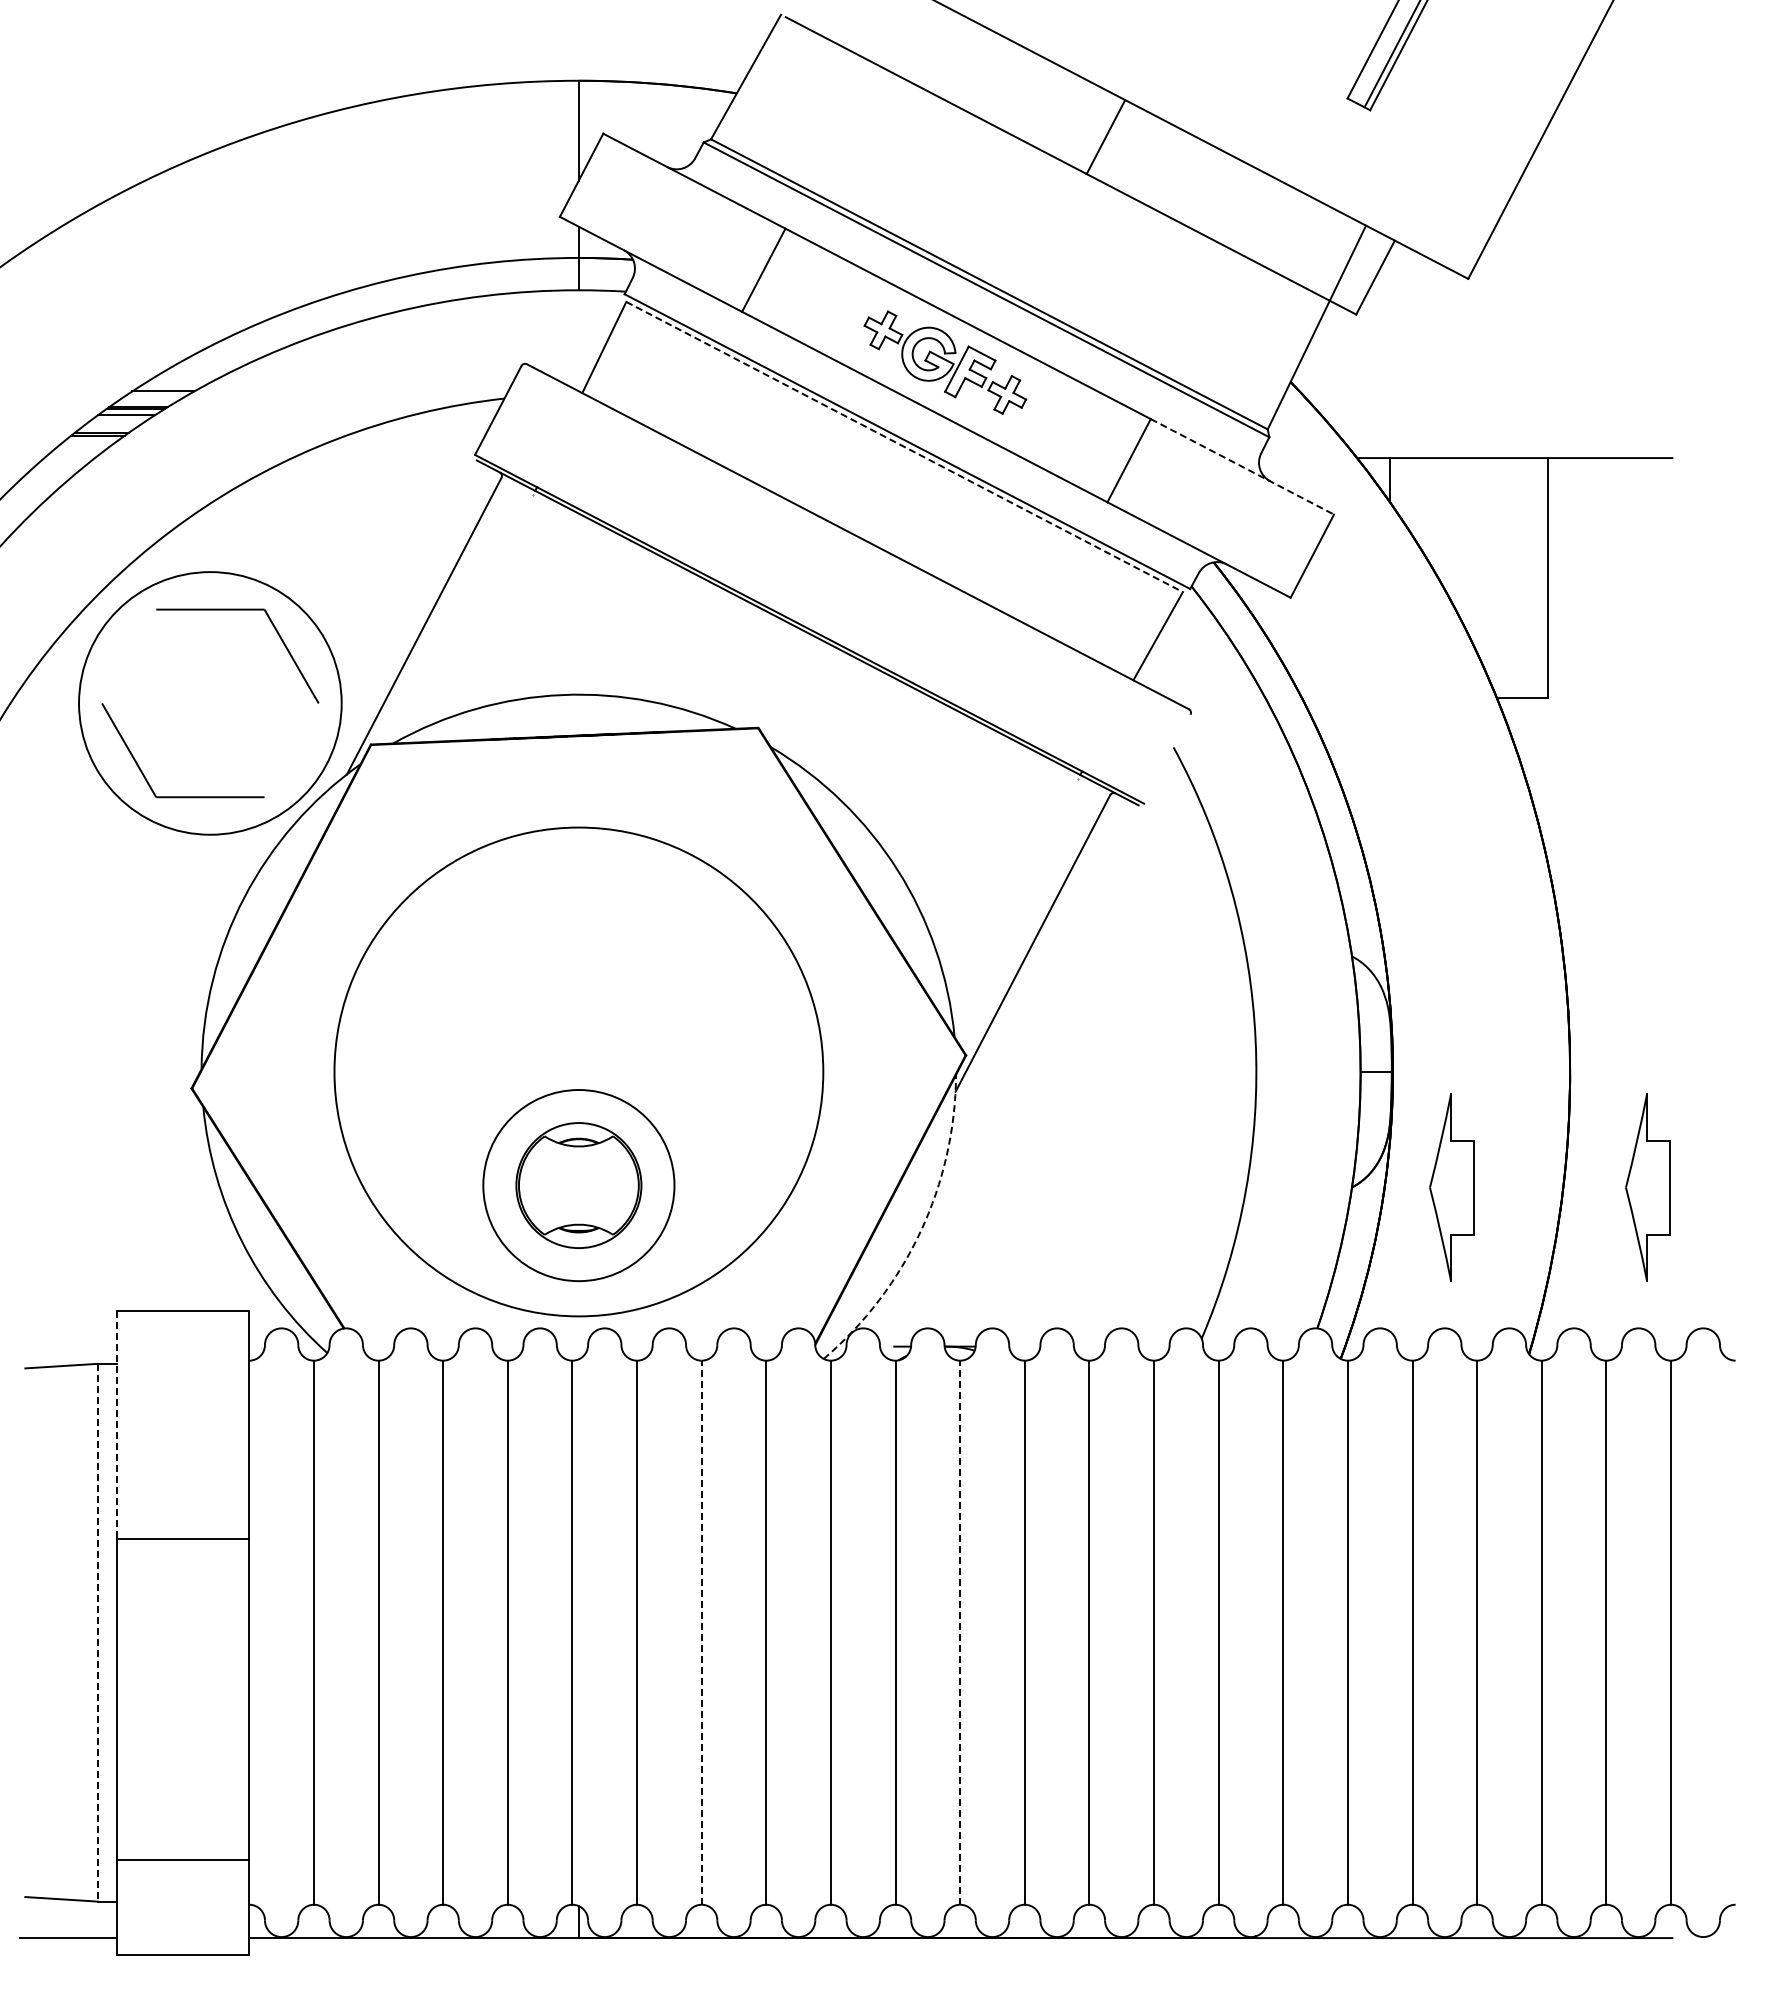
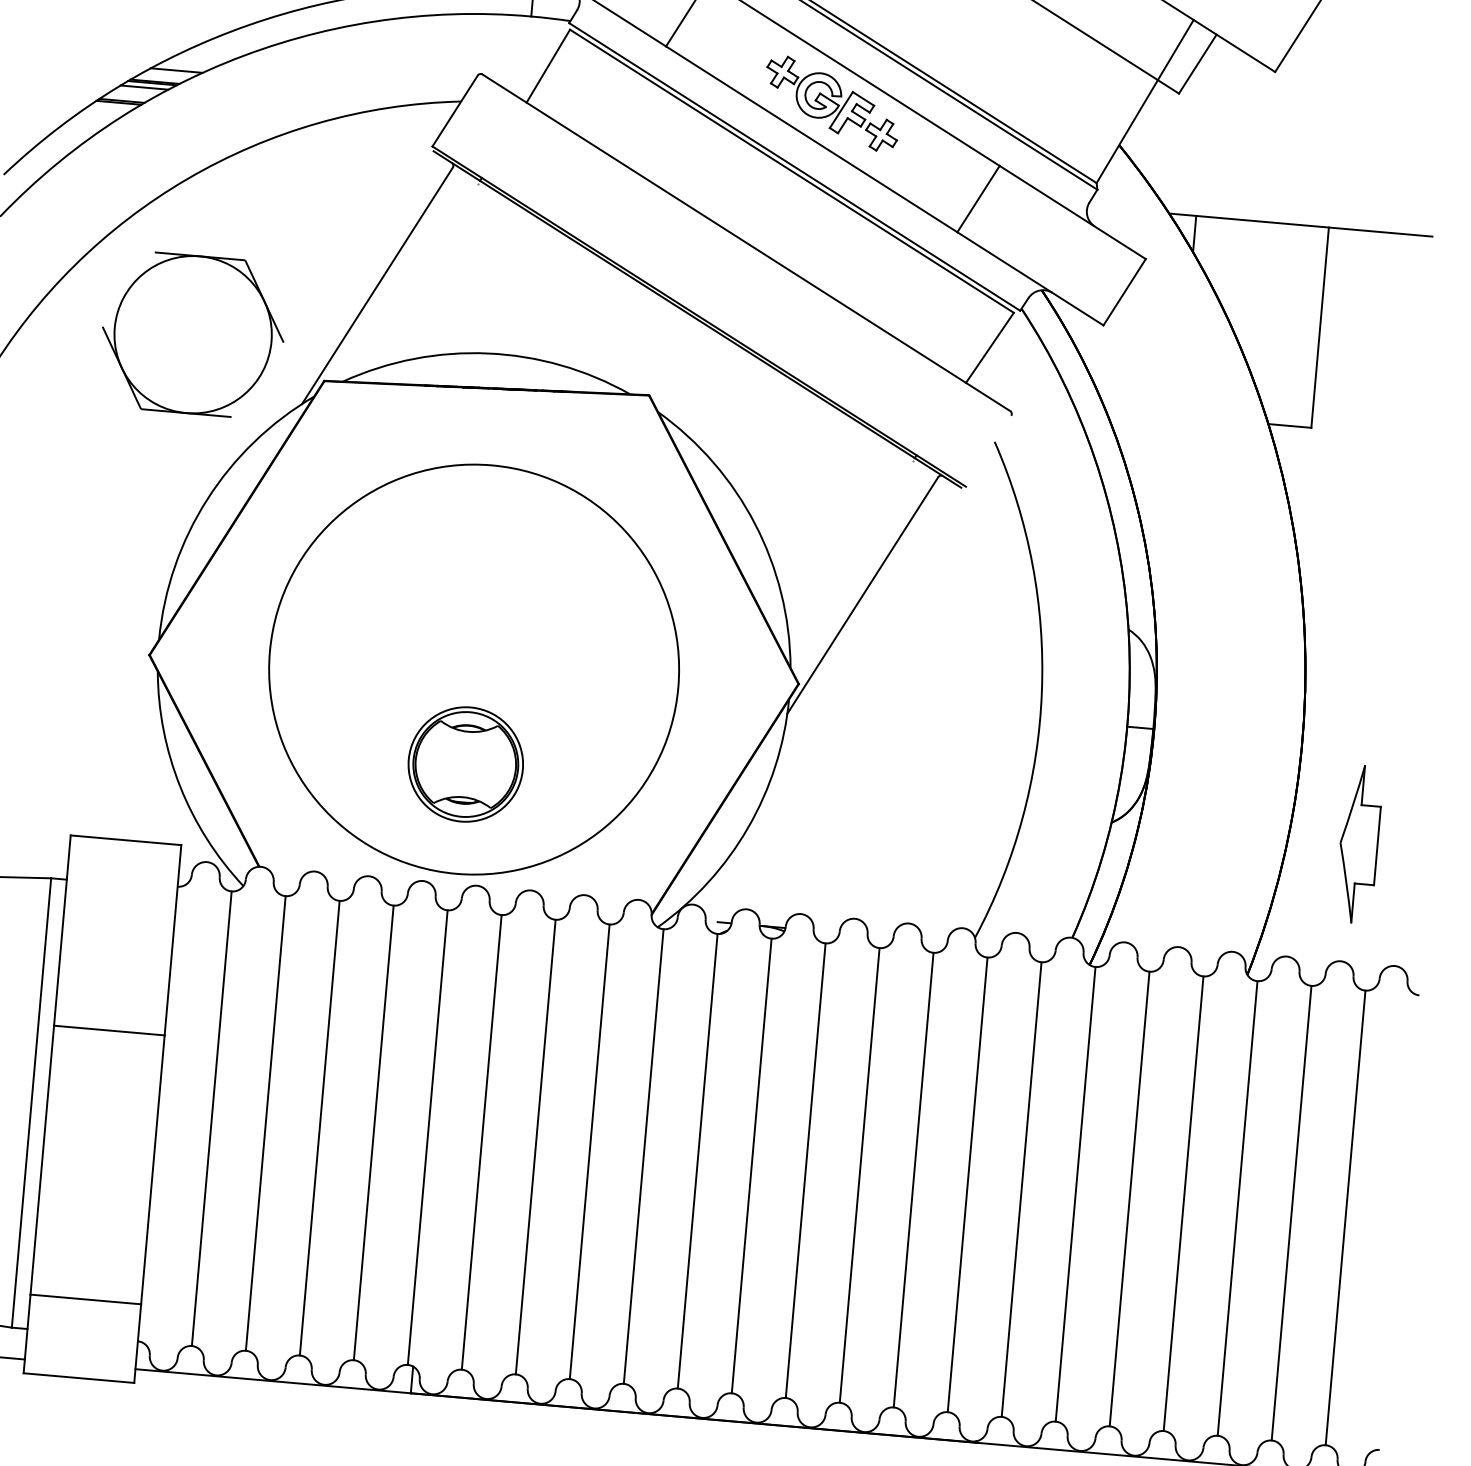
line: (904, 447) -> (791, 171), dashed -> solid
line: (1242, 467) -> (1072, 213), dashed -> solid
circle: (210, 703) -> (193, 334), size x0.71
circle: (578, 1185) -> (465, 764), size x0.71
part: (1451, 1187) -> (1194, 829), removed
arc: (920, 1231) -> (747, 827), dashed -> solid
line: (116, 1424) -> (62, 930), dashed -> solid
line: (98, 1632) -> (31, 1102), dashed -> solid
line: (701, 1632) -> (535, 1146), dashed -> solid
line: (960, 1632) -> (751, 1165), dashed -> solid

